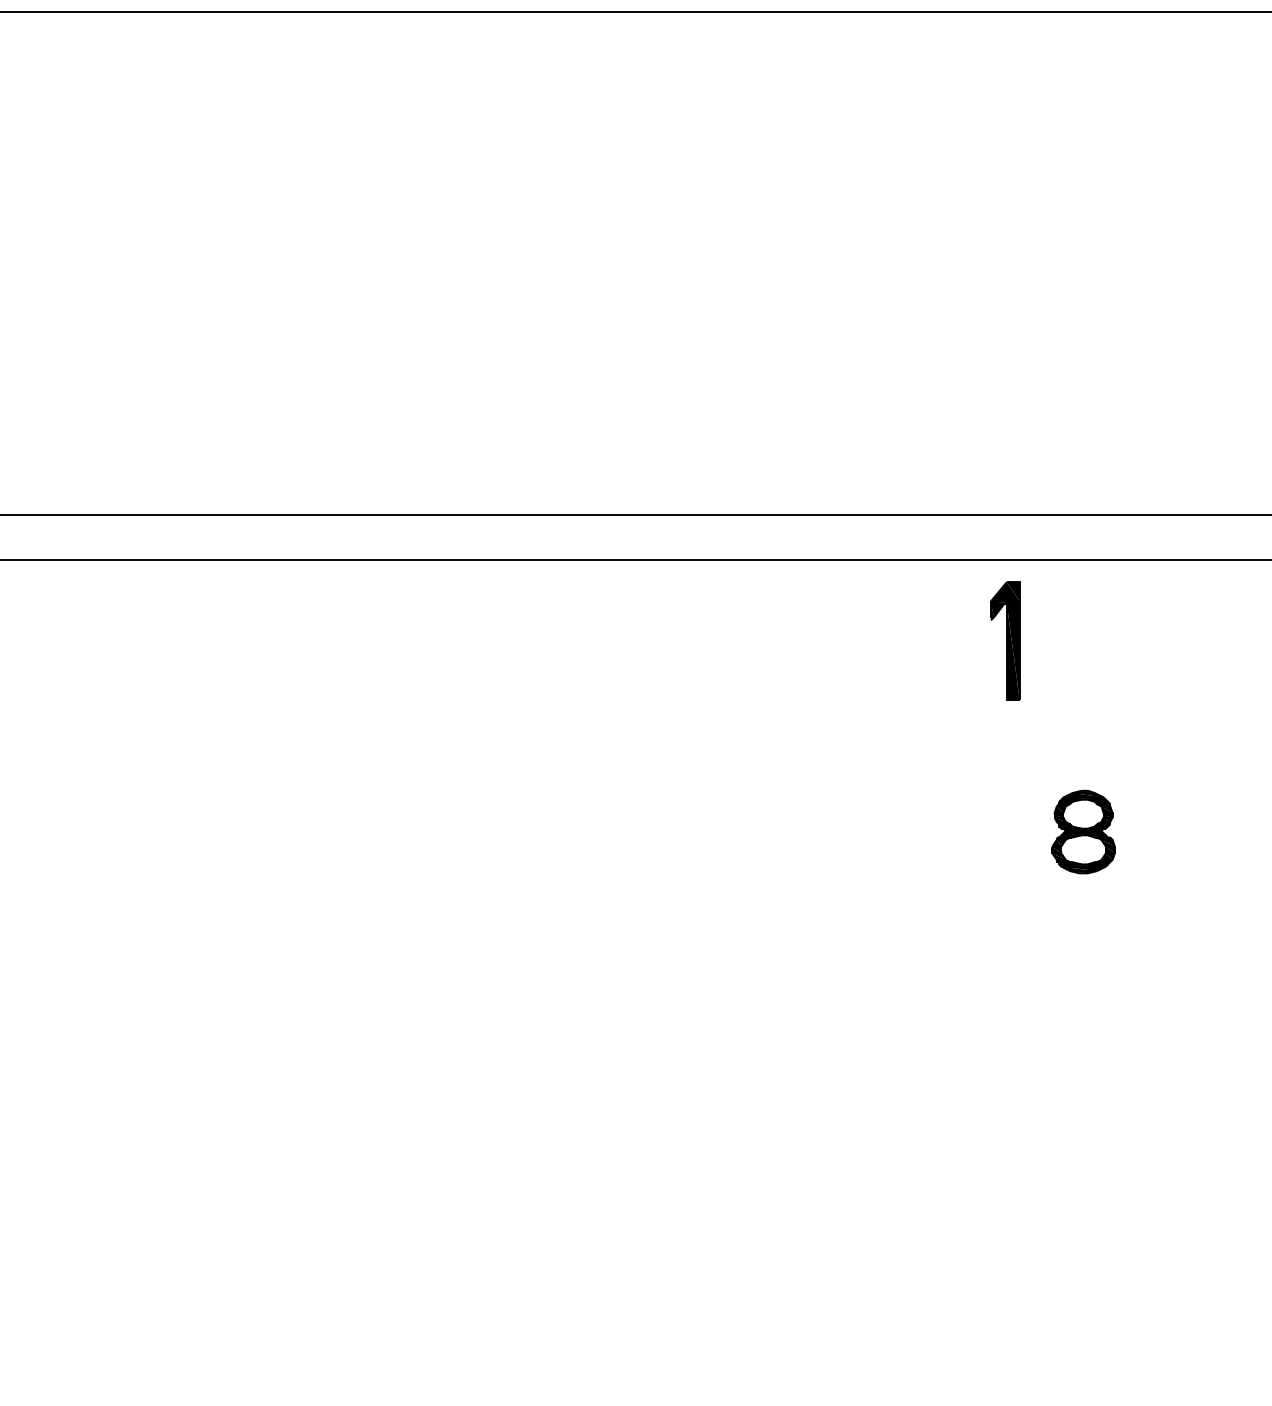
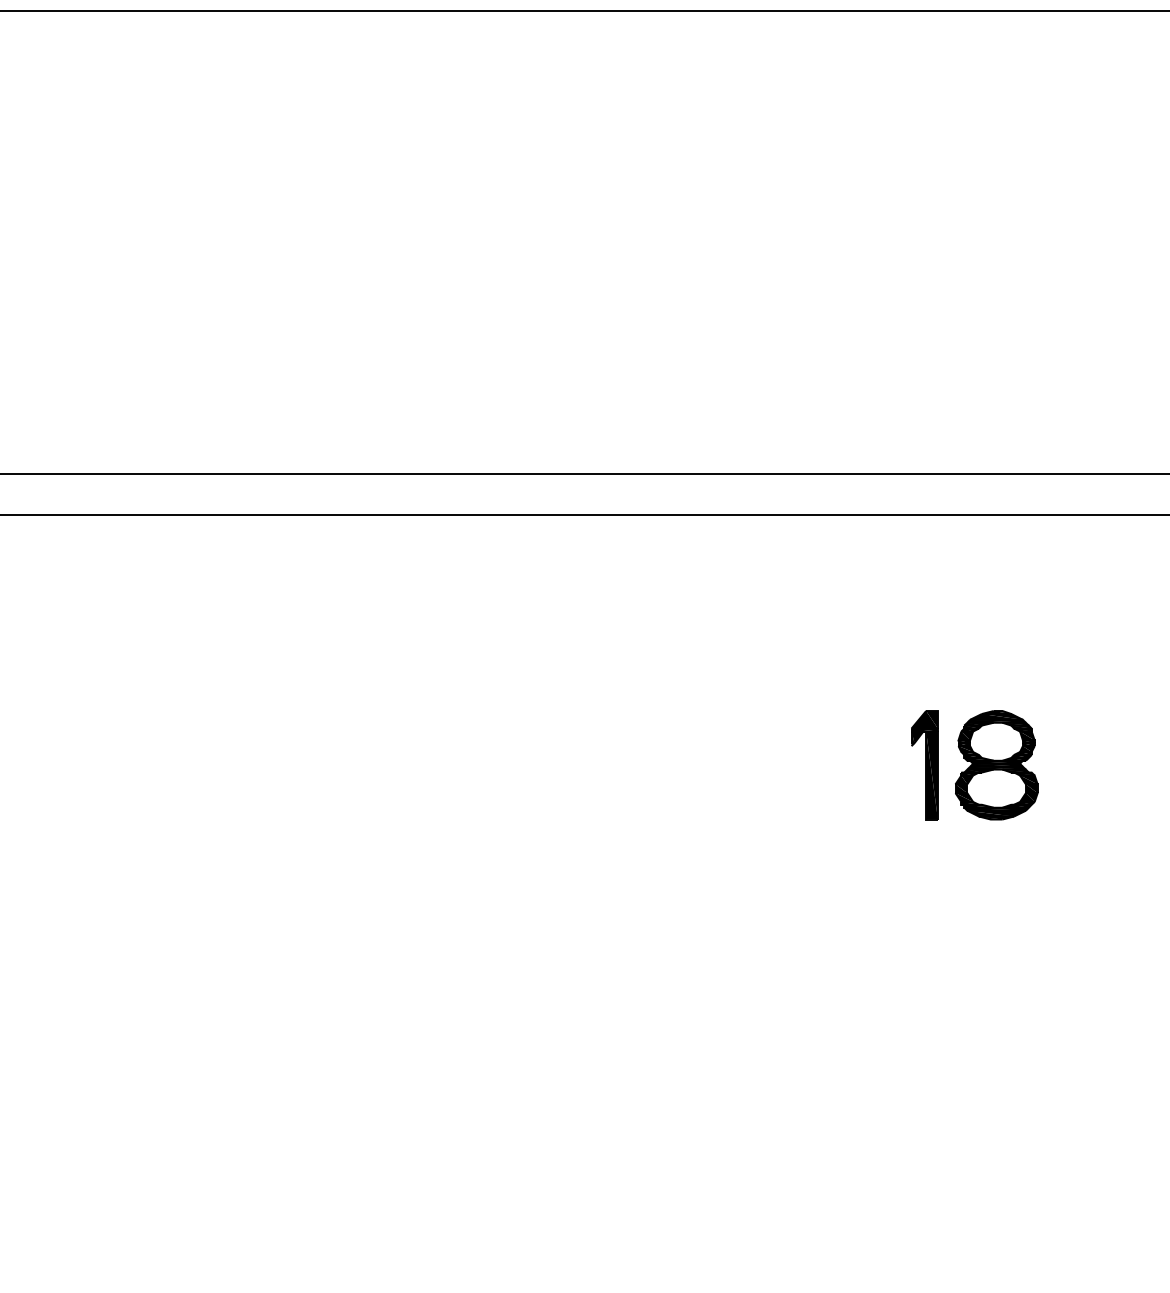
part: (1005, 640) -> (924, 764), moved
part: (1083, 831) -> (996, 764), size x1.43

